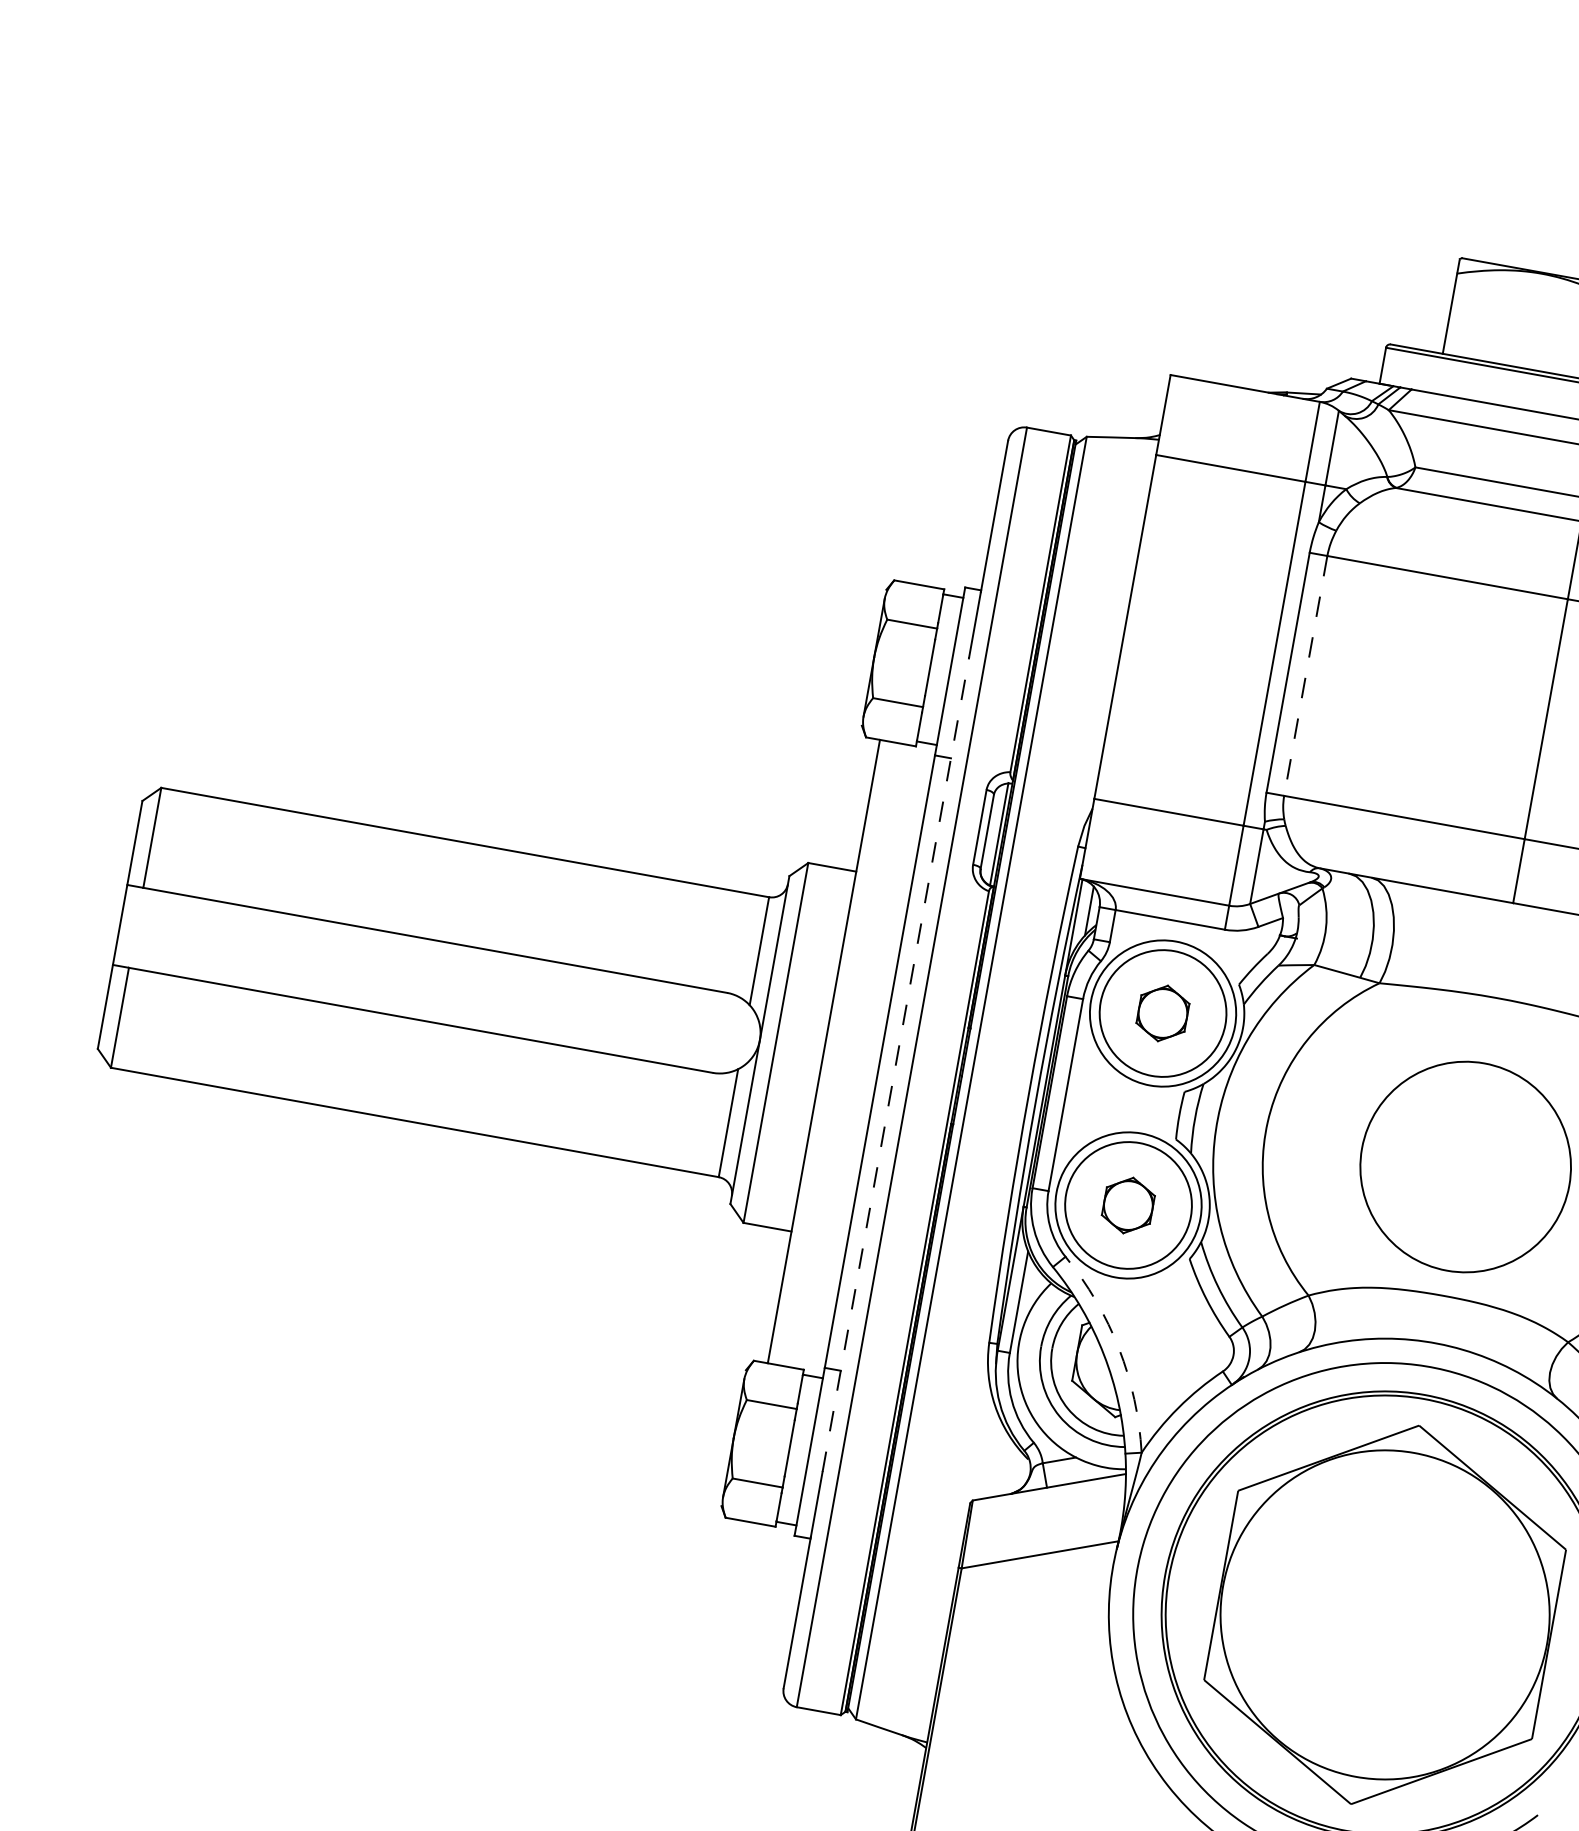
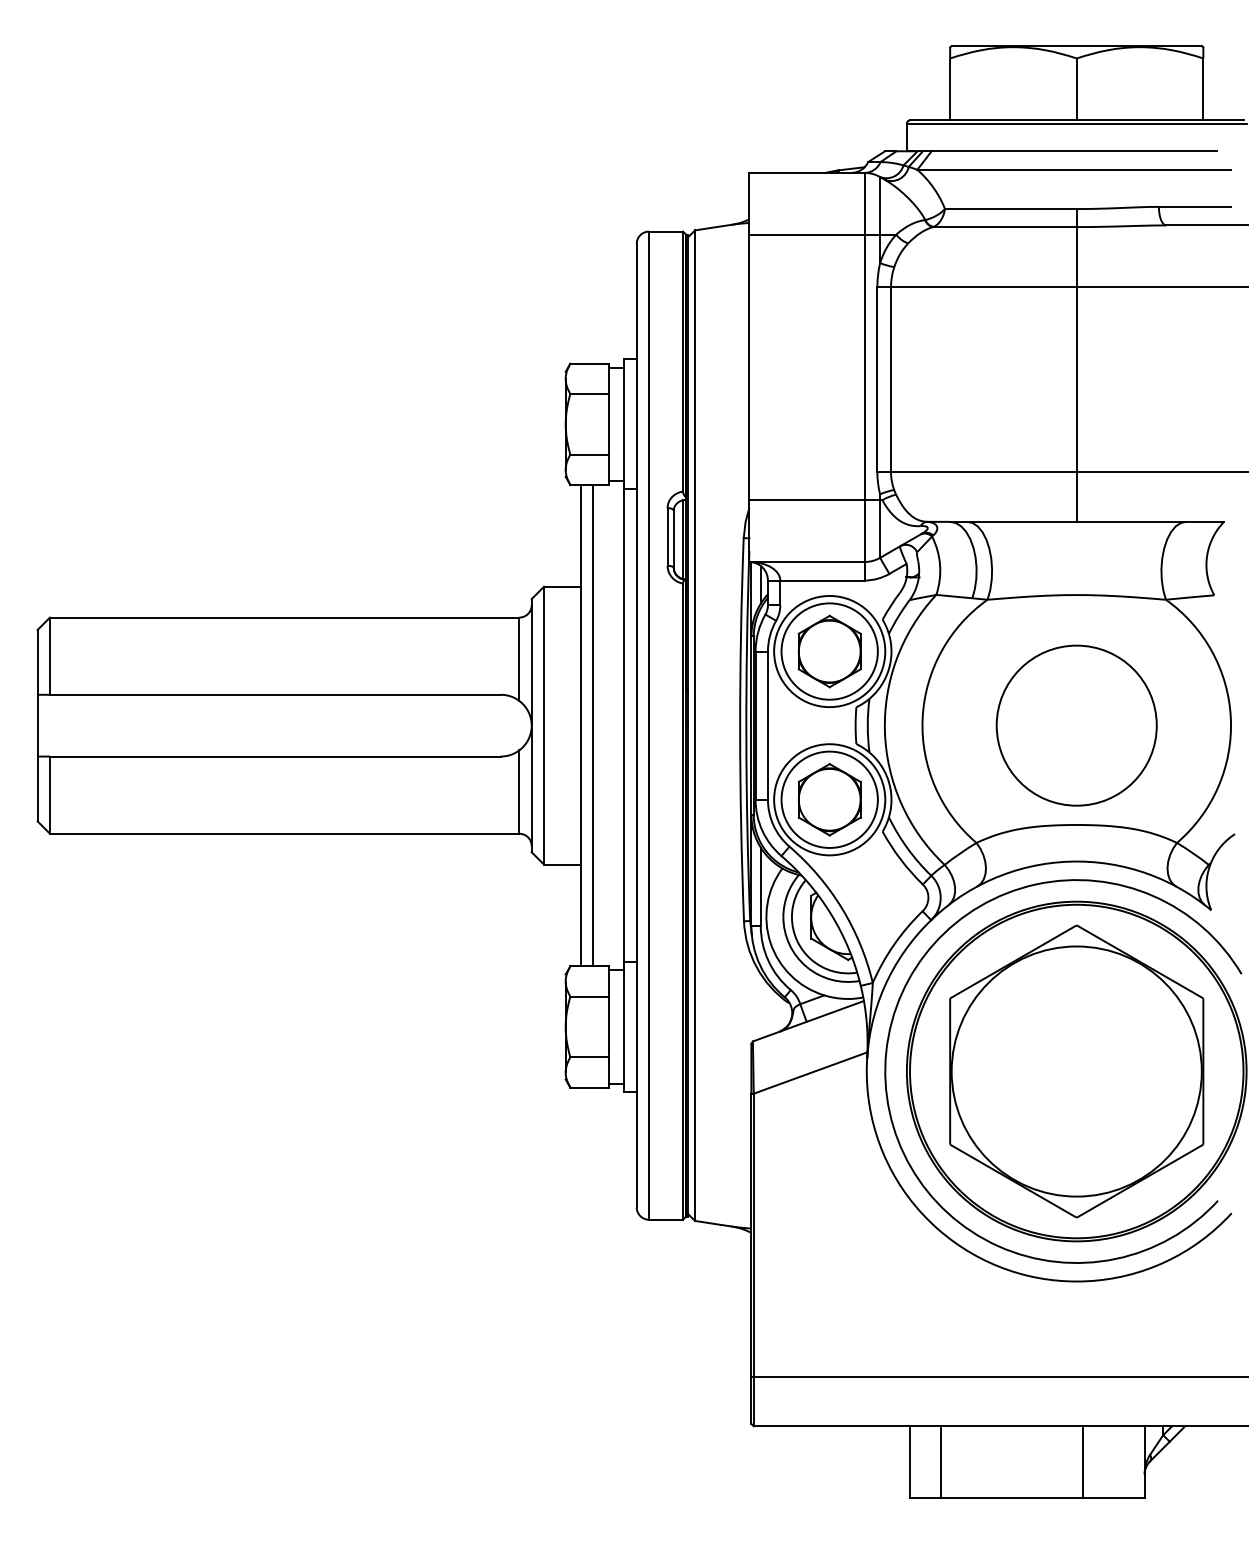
line: (1306, 675) -> (891, 379), dashed -> solid
part: (1162, 1013) -> (829, 651), size x1.67
line: (839, 1054) -> (593, 725), added
line: (895, 1064) -> (636, 725), dashed -> solid
part: (1128, 1205) -> (829, 799), size x1.67
arc: (1118, 1348) -> (841, 908), dashed -> solid

